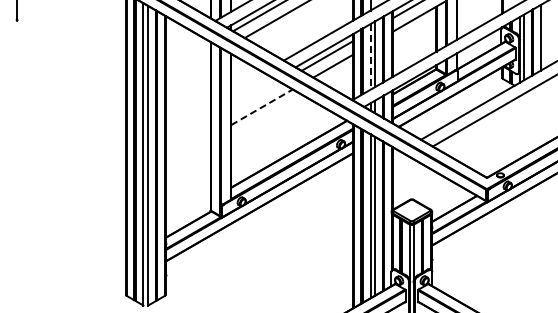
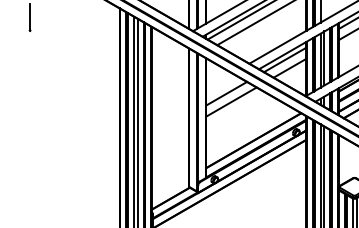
line: (370, 56) -> (320, 60), dashed -> solid
line: (256, 96) -> (226, 93), added
line: (262, 107) -> (231, 102), dashed -> solid

